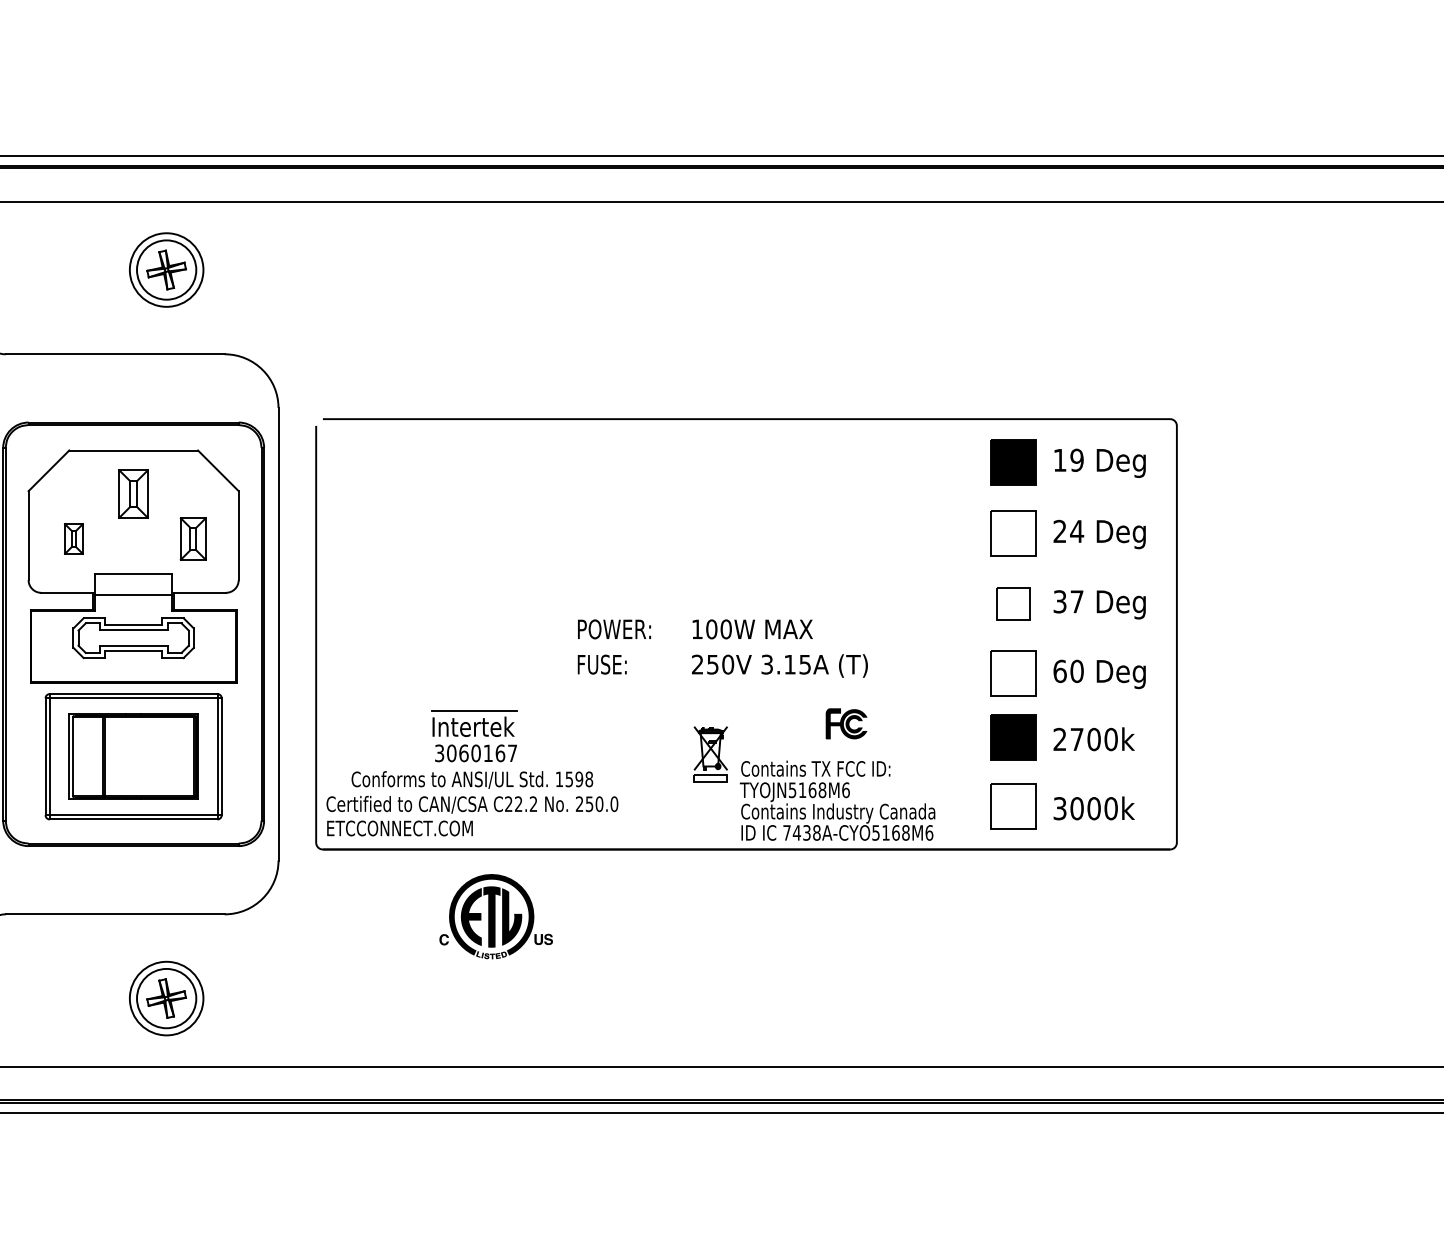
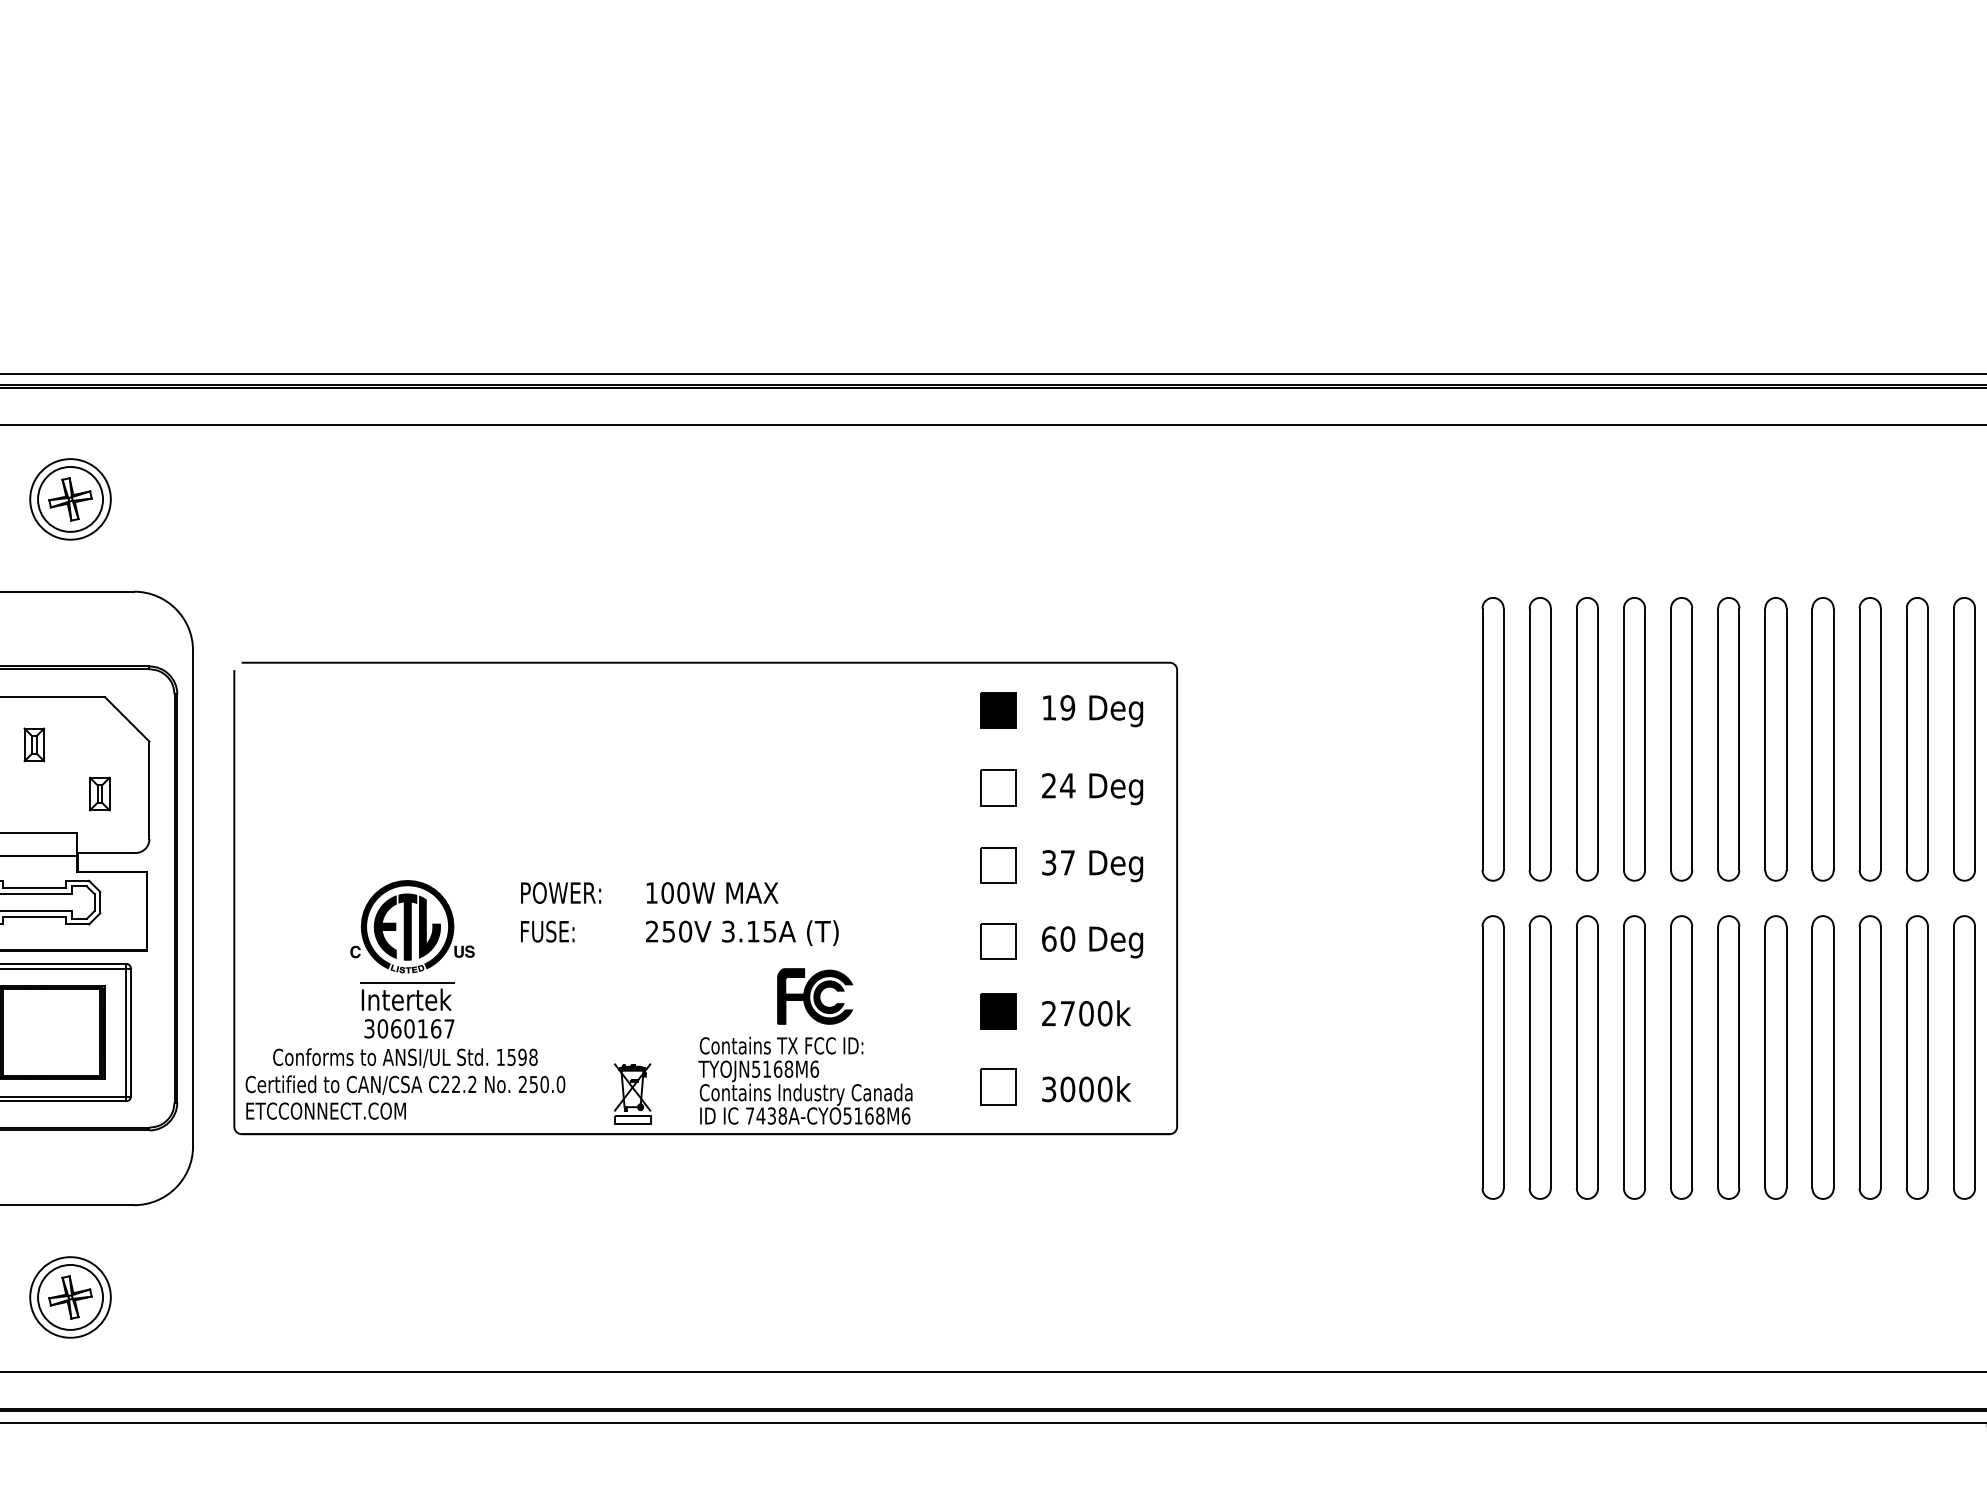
part: (1013, 462) -> (998, 710), size x0.71
part: (133, 493) -> (34, 744), size x0.62
part: (1013, 533) -> (998, 787), size x0.71
part: (193, 538) -> (99, 793), size x0.71
part: (1013, 673) -> (998, 941), size x0.71
part: (846, 723) -> (815, 996), size x1.67
part: (1013, 737) -> (998, 1011), size x0.71
part: (710, 753) -> (632, 1093), moved
part: (1013, 806) -> (998, 1086), size x0.71
part: (496, 916) -> (412, 926), moved

